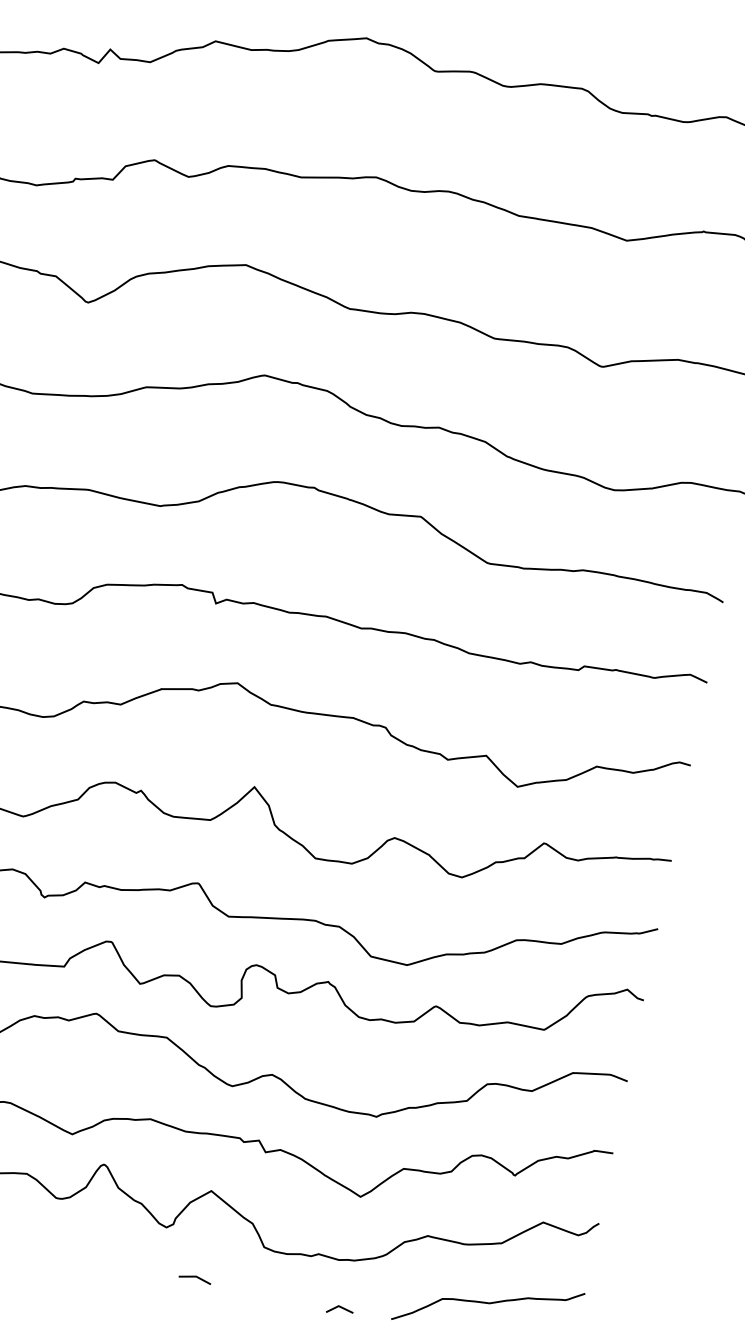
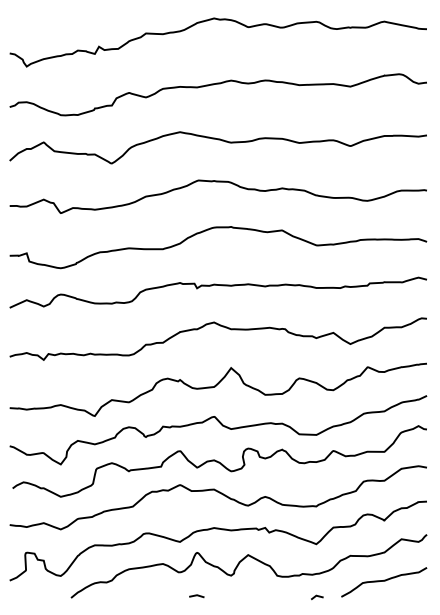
line: (194, 1279) -> (196, 596), moved

